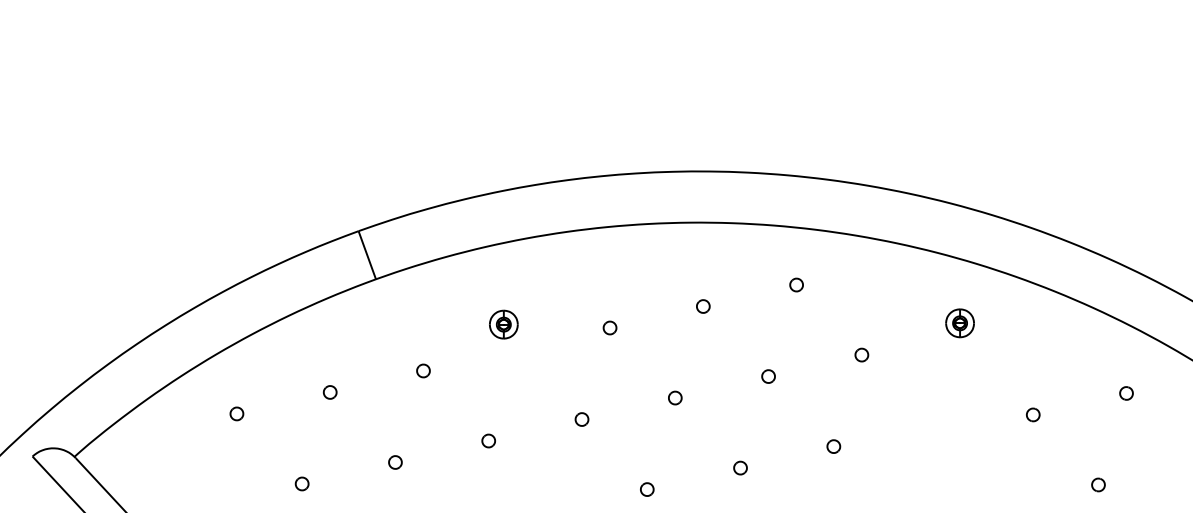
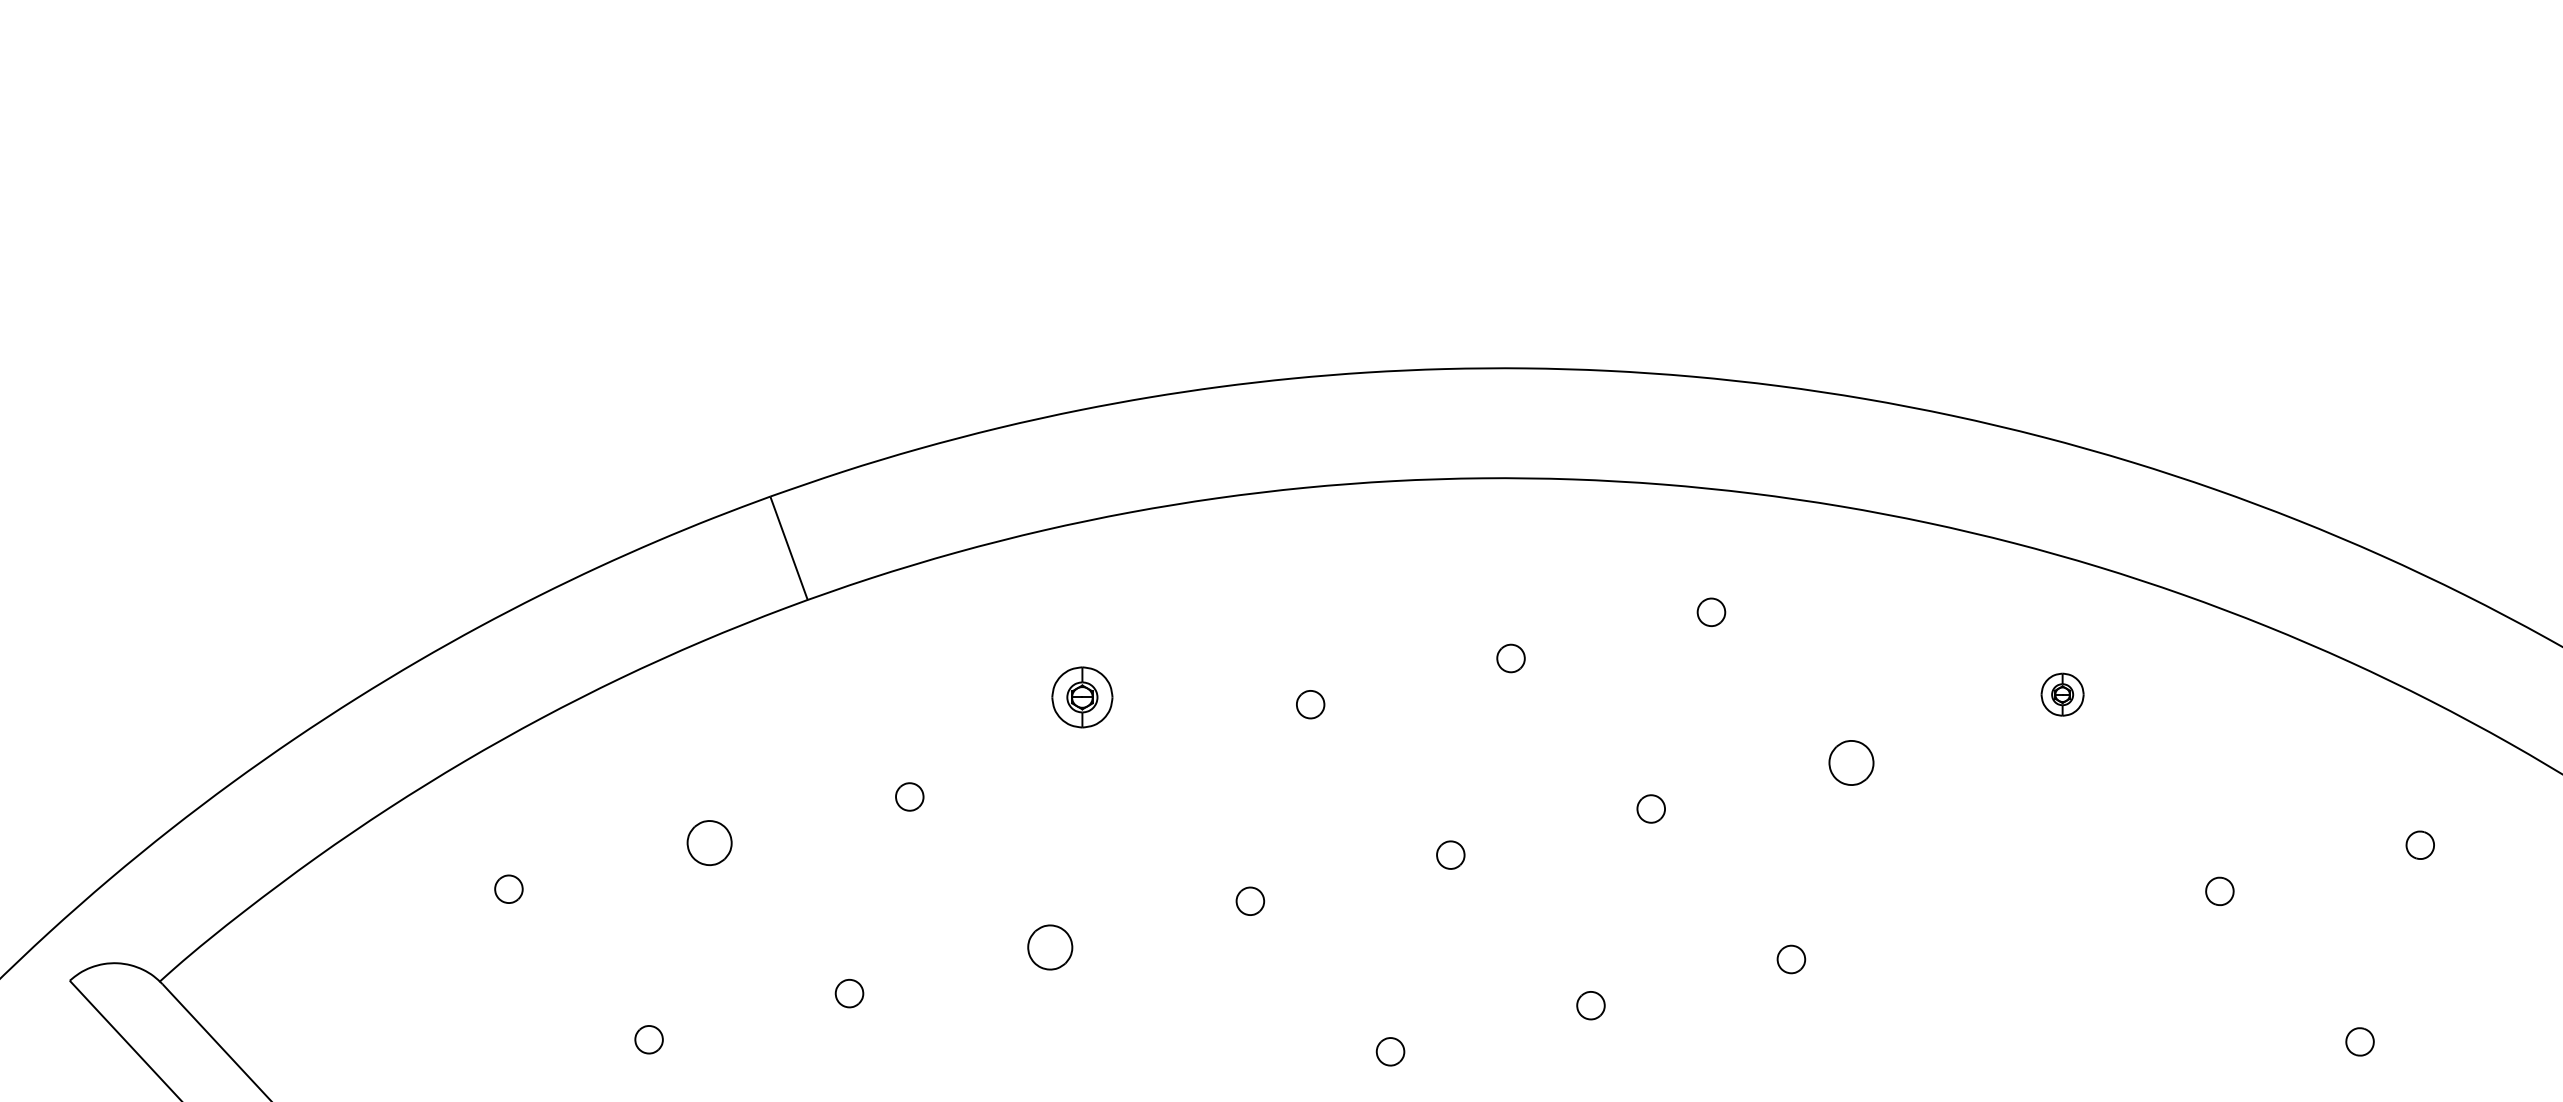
part: (959, 323) -> (2061, 694), size x0.7
part: (861, 354) -> (1850, 761), size x1.6
part: (329, 392) -> (707, 843), size x1.6
part: (488, 440) -> (1049, 946), size x1.6

